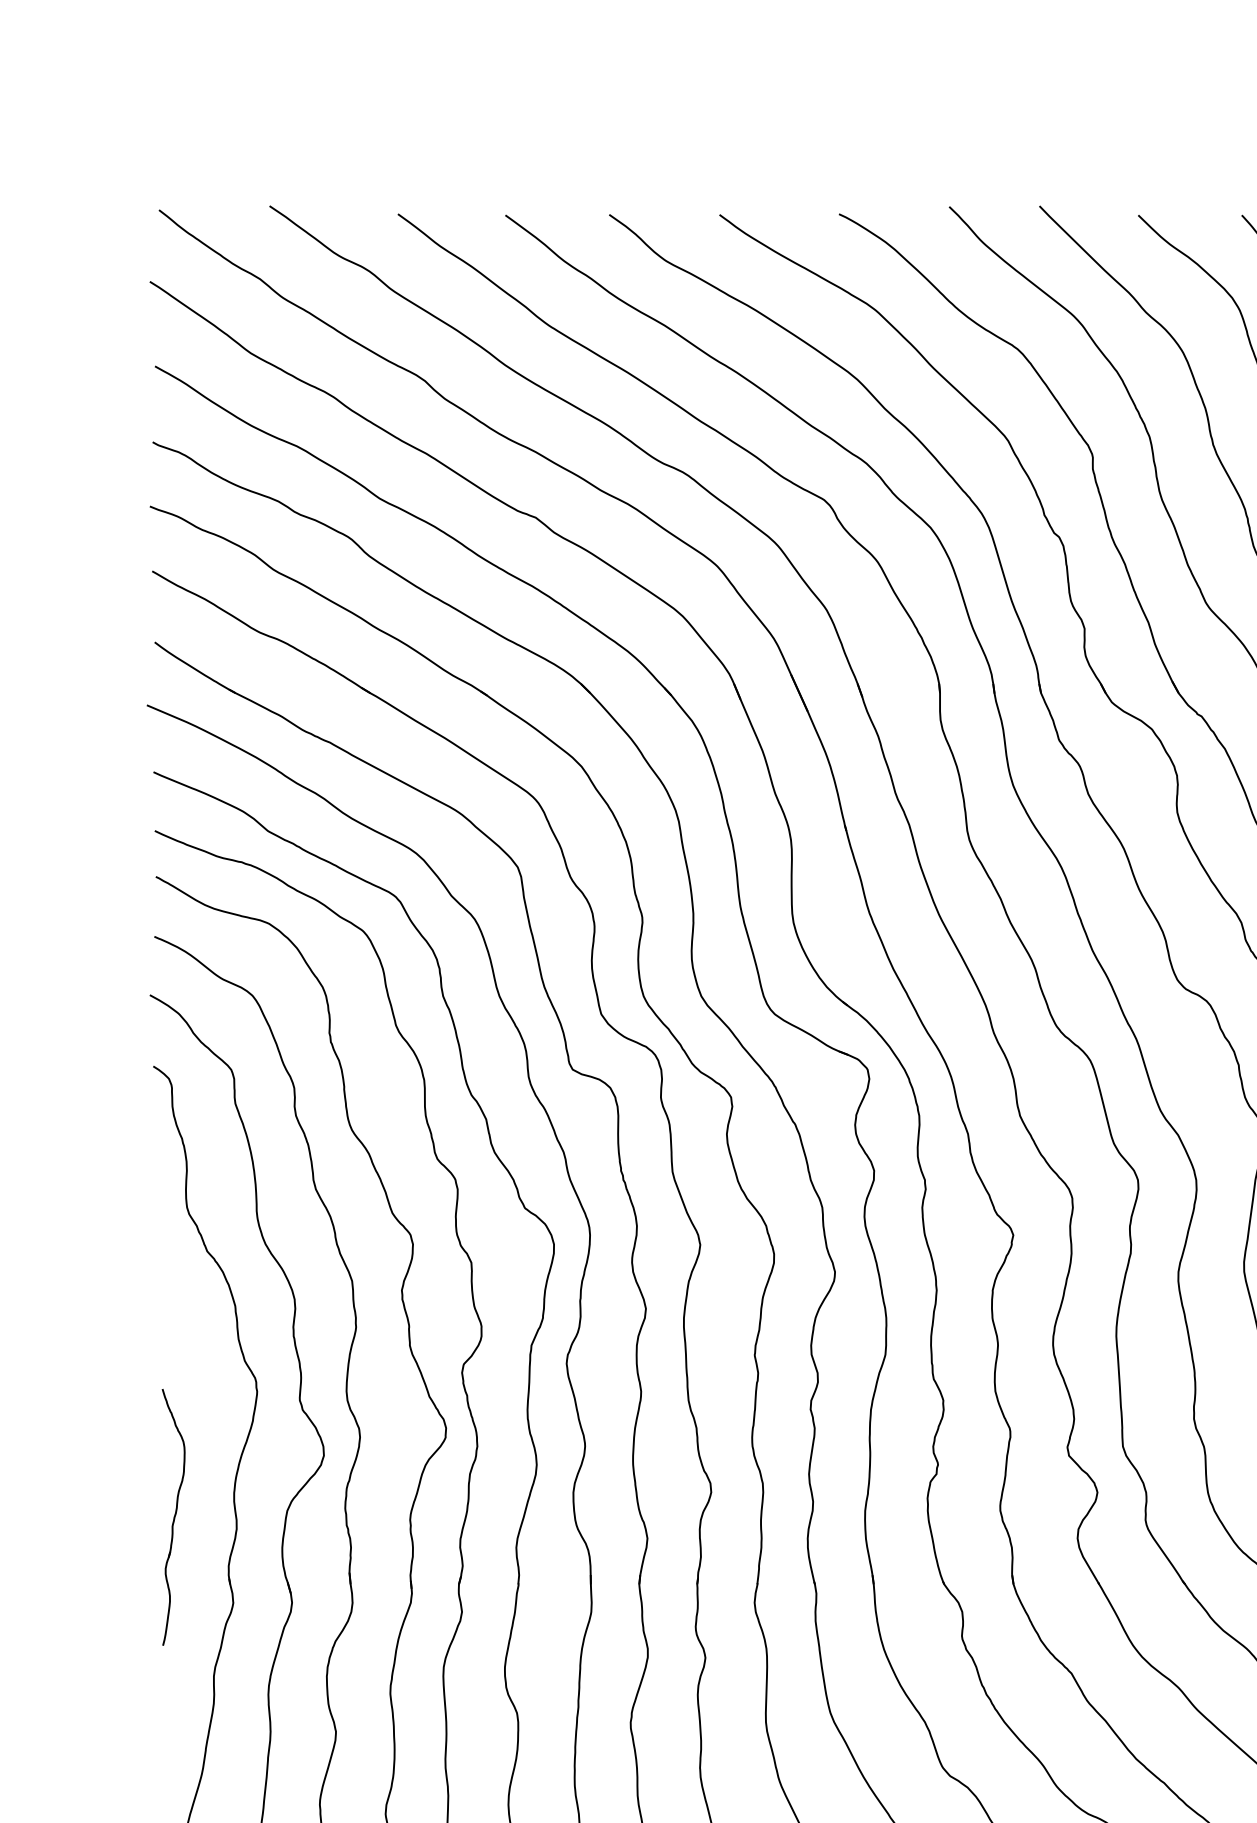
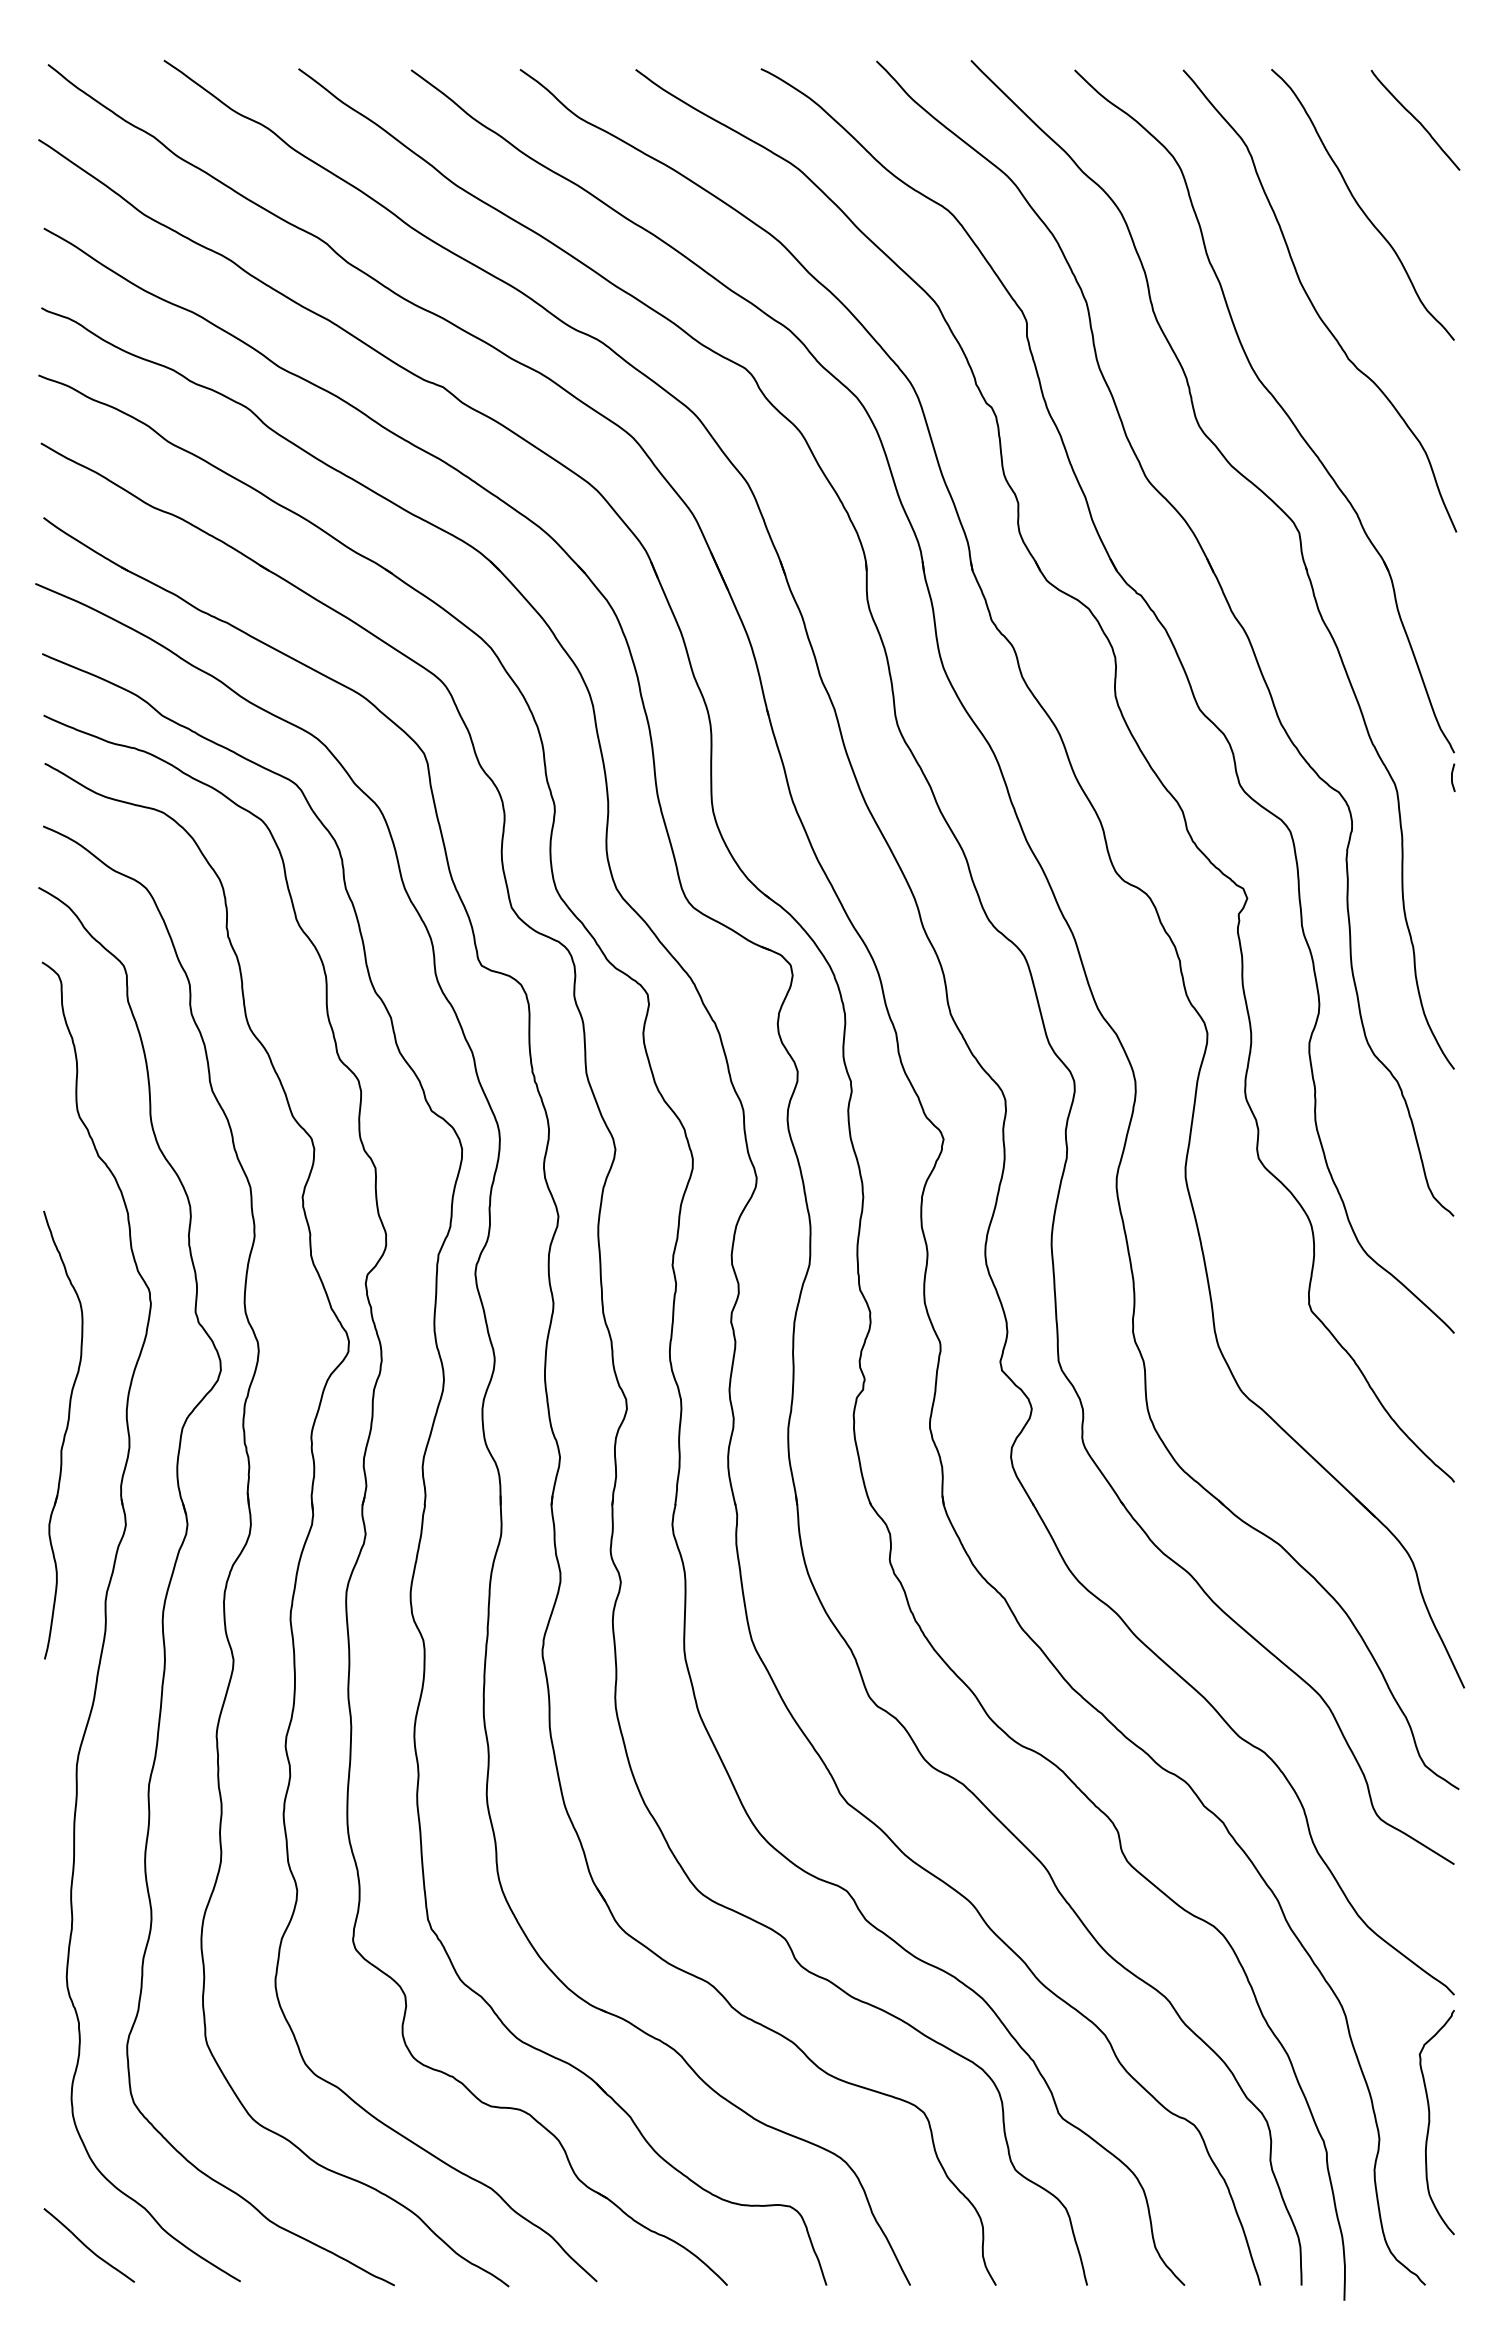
part: (173, 1516) -> (63, 1434), size x1.67

